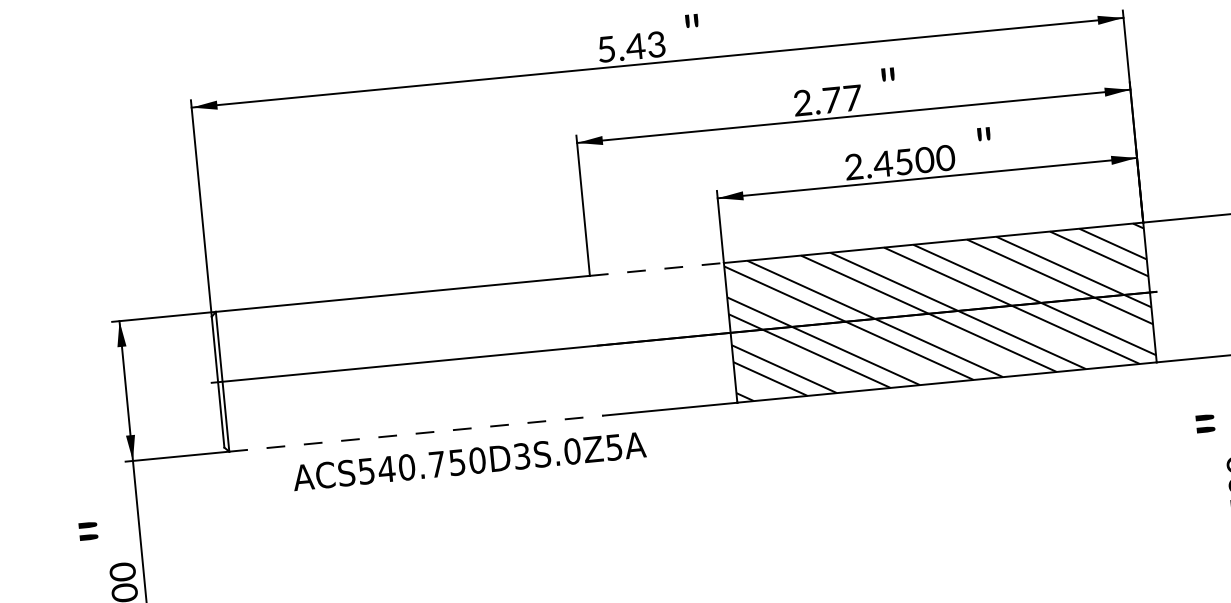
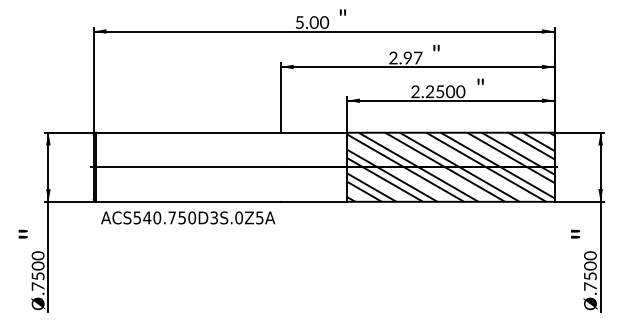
text: (646, 45) -> (319, 22), 5.43 -> 5.00
text: (831, 99) -> (407, 57), 2.77 -> 2.97
text: (882, 163) -> (429, 91), 2.4500 -> 2.2500
line: (657, 268) -> (314, 132), dashed -> solid
line: (416, 432) -> (188, 201), dashed -> solid
text: (469, 460) -> (188, 217), moved

